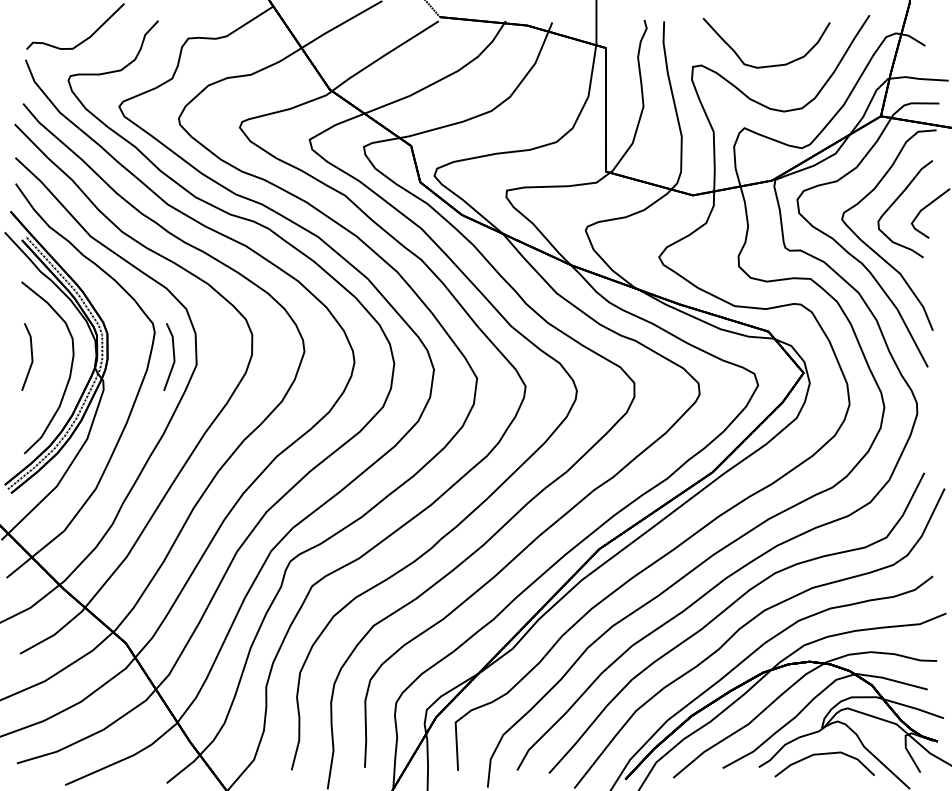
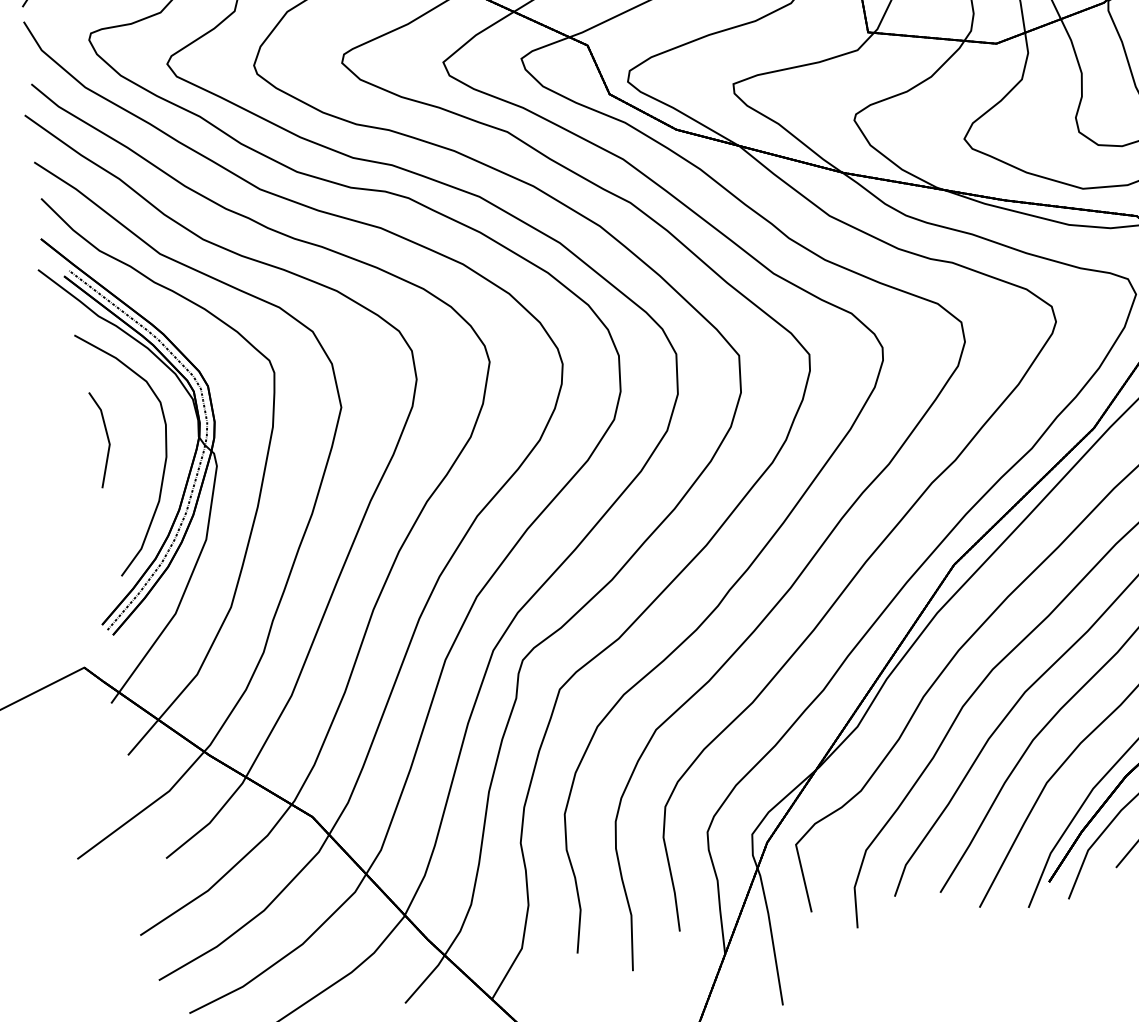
part: (169, 356) -> (301, 402), removed

